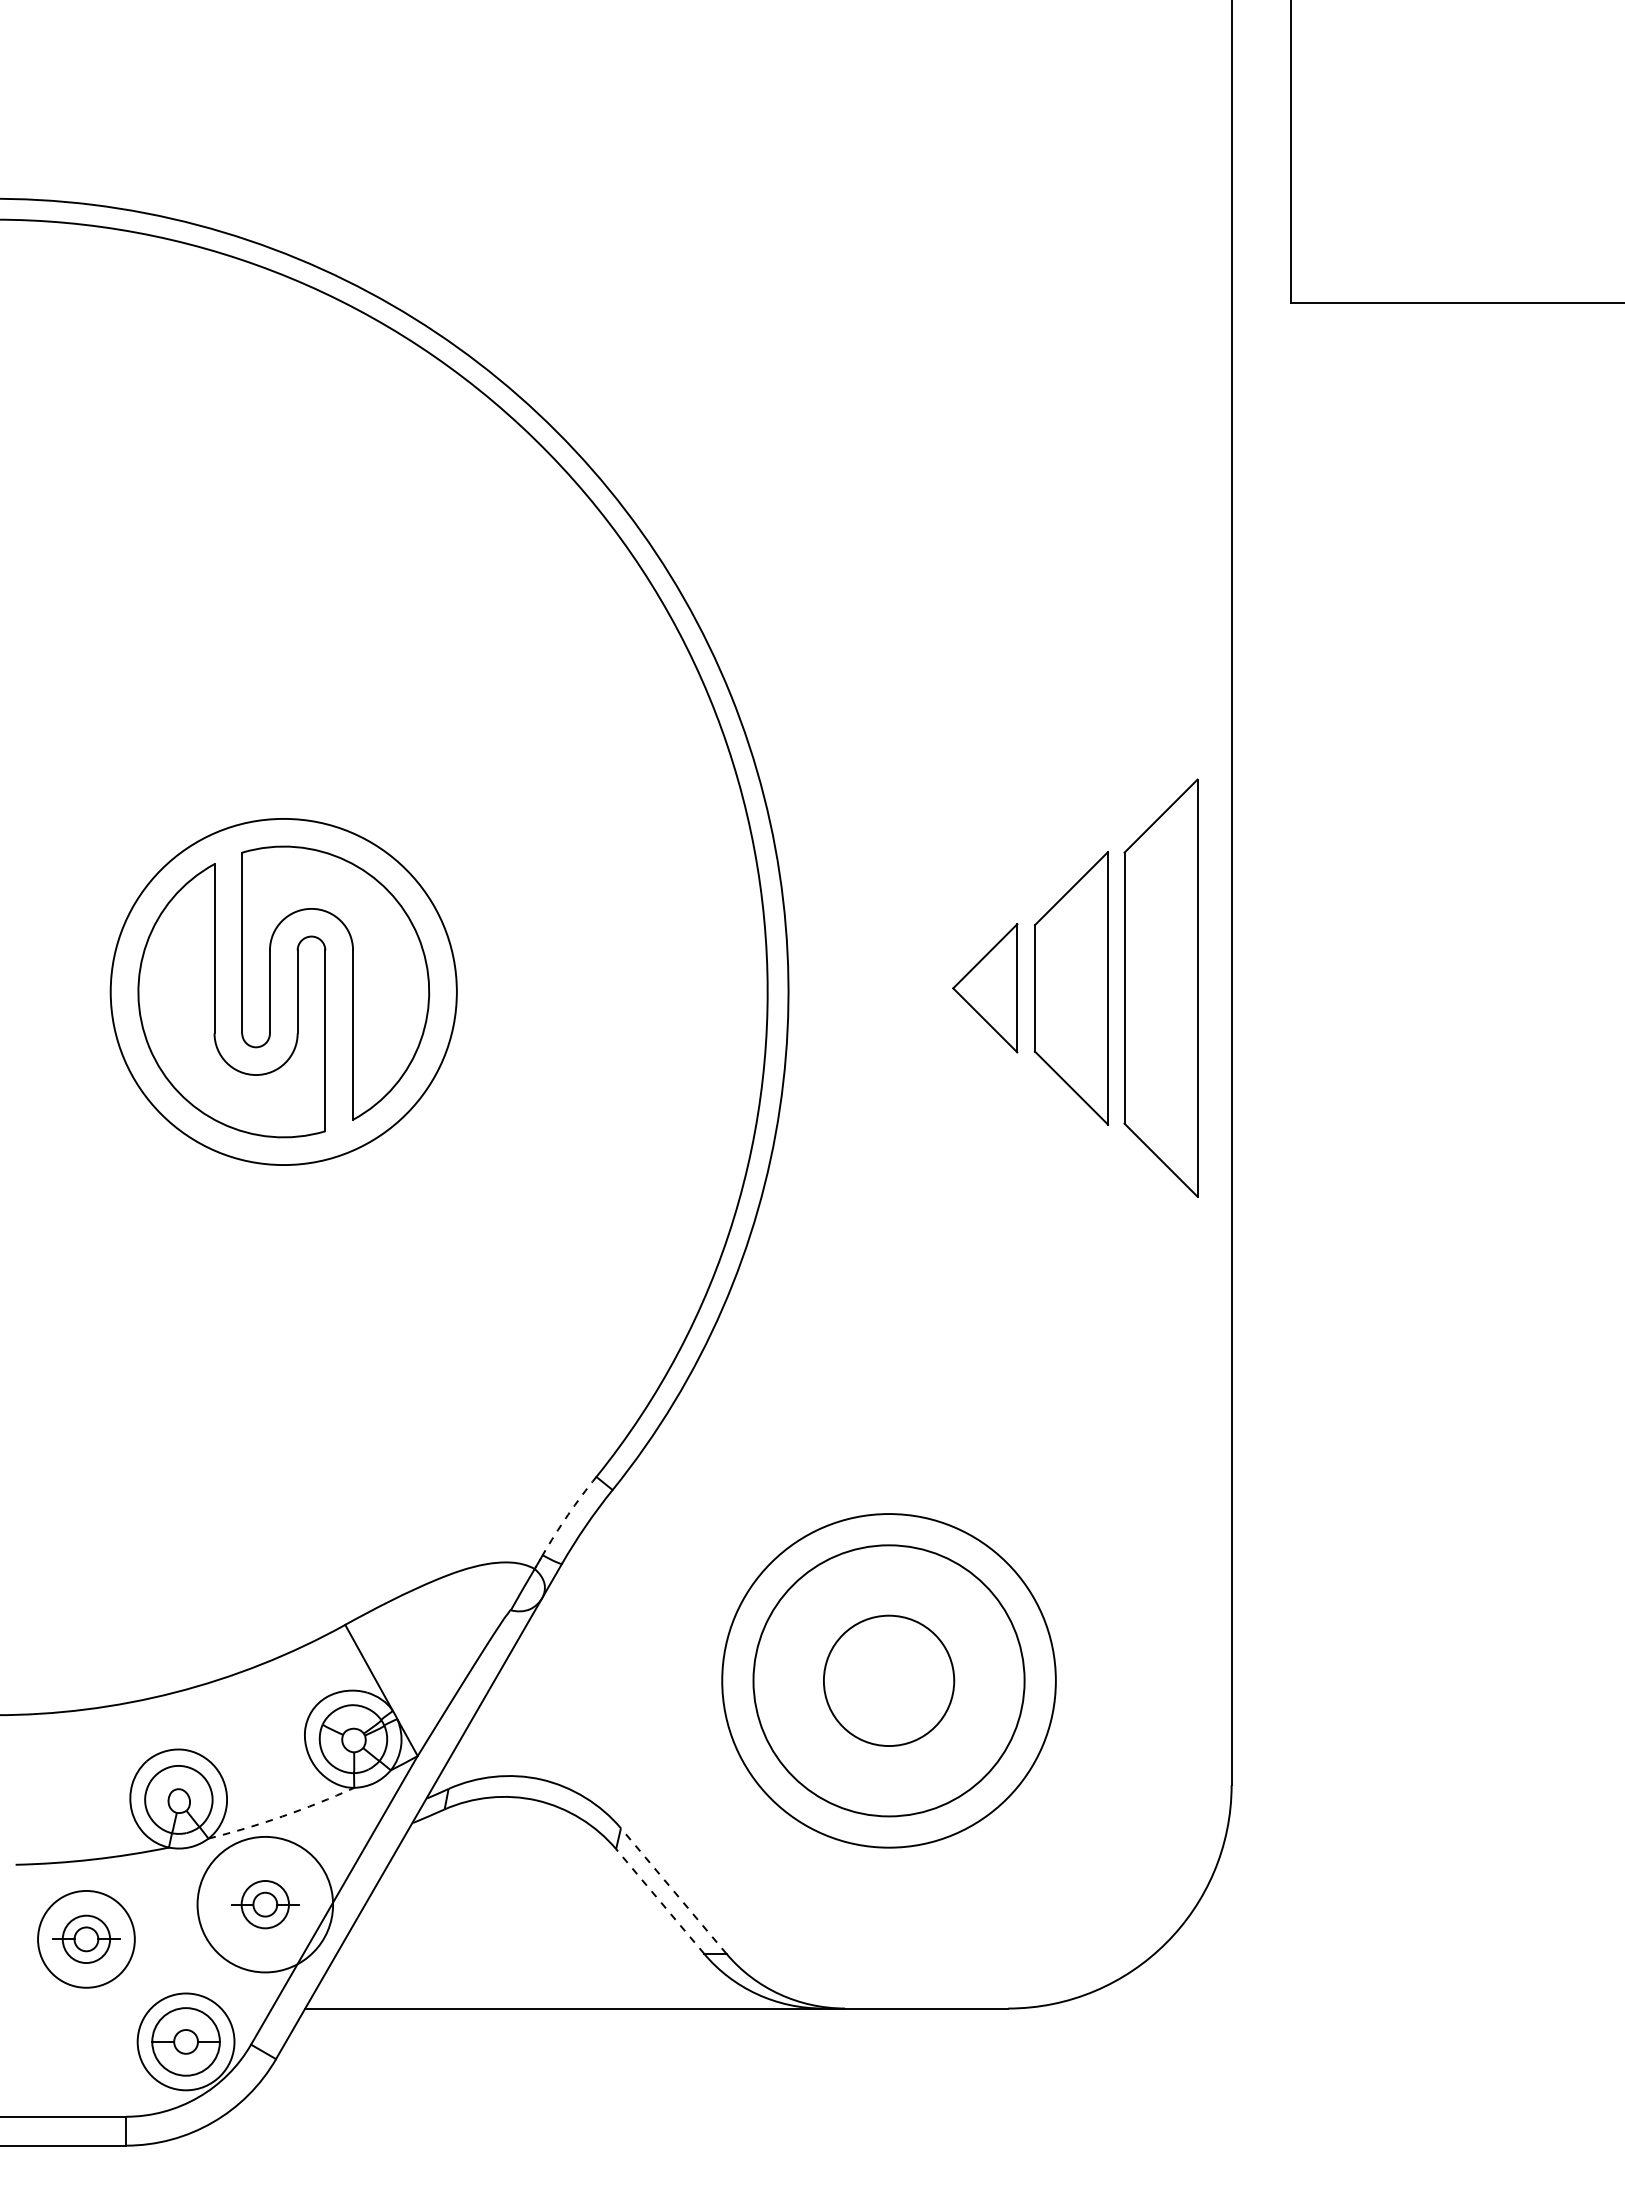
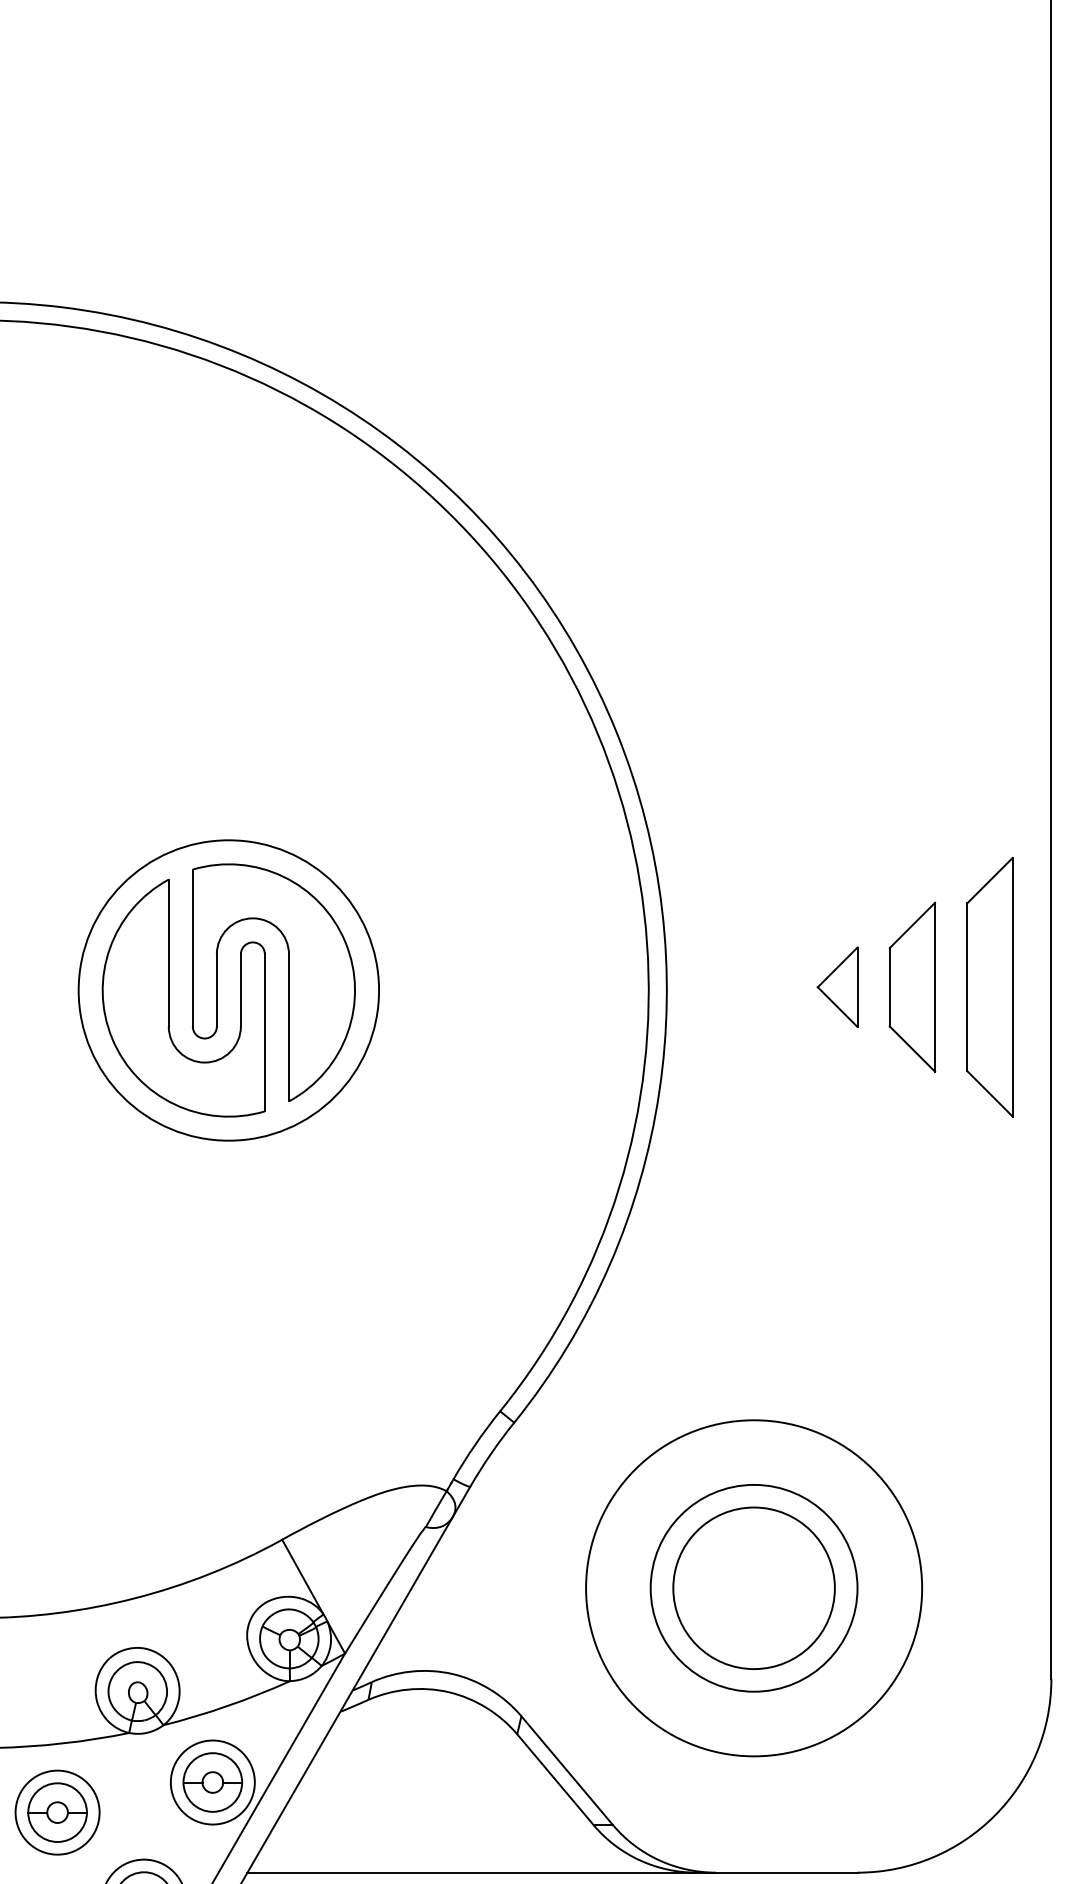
part: (985, 987) -> (837, 986), size x0.71
part: (1071, 987) -> (912, 986), size x0.71
part: (1160, 988) -> (989, 987), size x0.71
arc: (568, 1515) -> (475, 1444), dashed -> solid
circle: (888, 1680) -> (753, 1587), size x0.71
circle: (888, 1680) -> (753, 1587), size x1.43
circle: (888, 1680) -> (753, 1587), size x1.43
arc: (282, 1816) -> (227, 1706), dashed -> solid
line: (673, 1890) -> (567, 1770), dashed -> solid
line: (659, 1901) -> (554, 1779), dashed -> solid
circle: (264, 1904) -> (212, 1782), size x0.71
circle: (265, 1904) -> (212, 1782), size x1.43
circle: (86, 1939) -> (57, 1812), size x1.43

